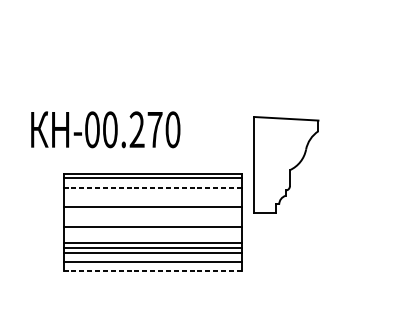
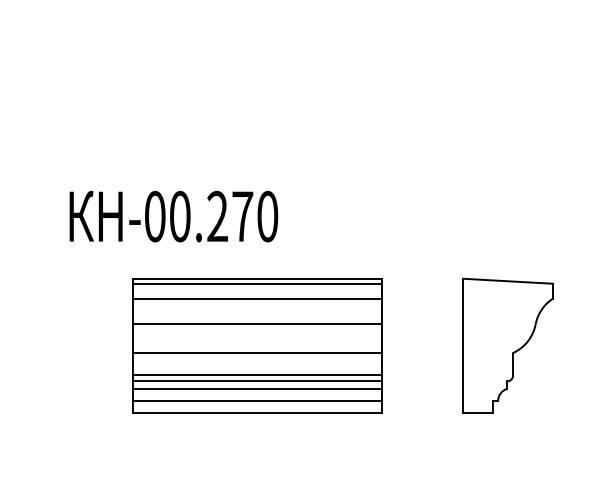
text: (105, 129) -> (173, 216), moved
part: (285, 164) -> (507, 345), moved
line: (152, 188) -> (257, 298), dashed -> solid
line: (152, 270) -> (257, 413), dashed -> solid

